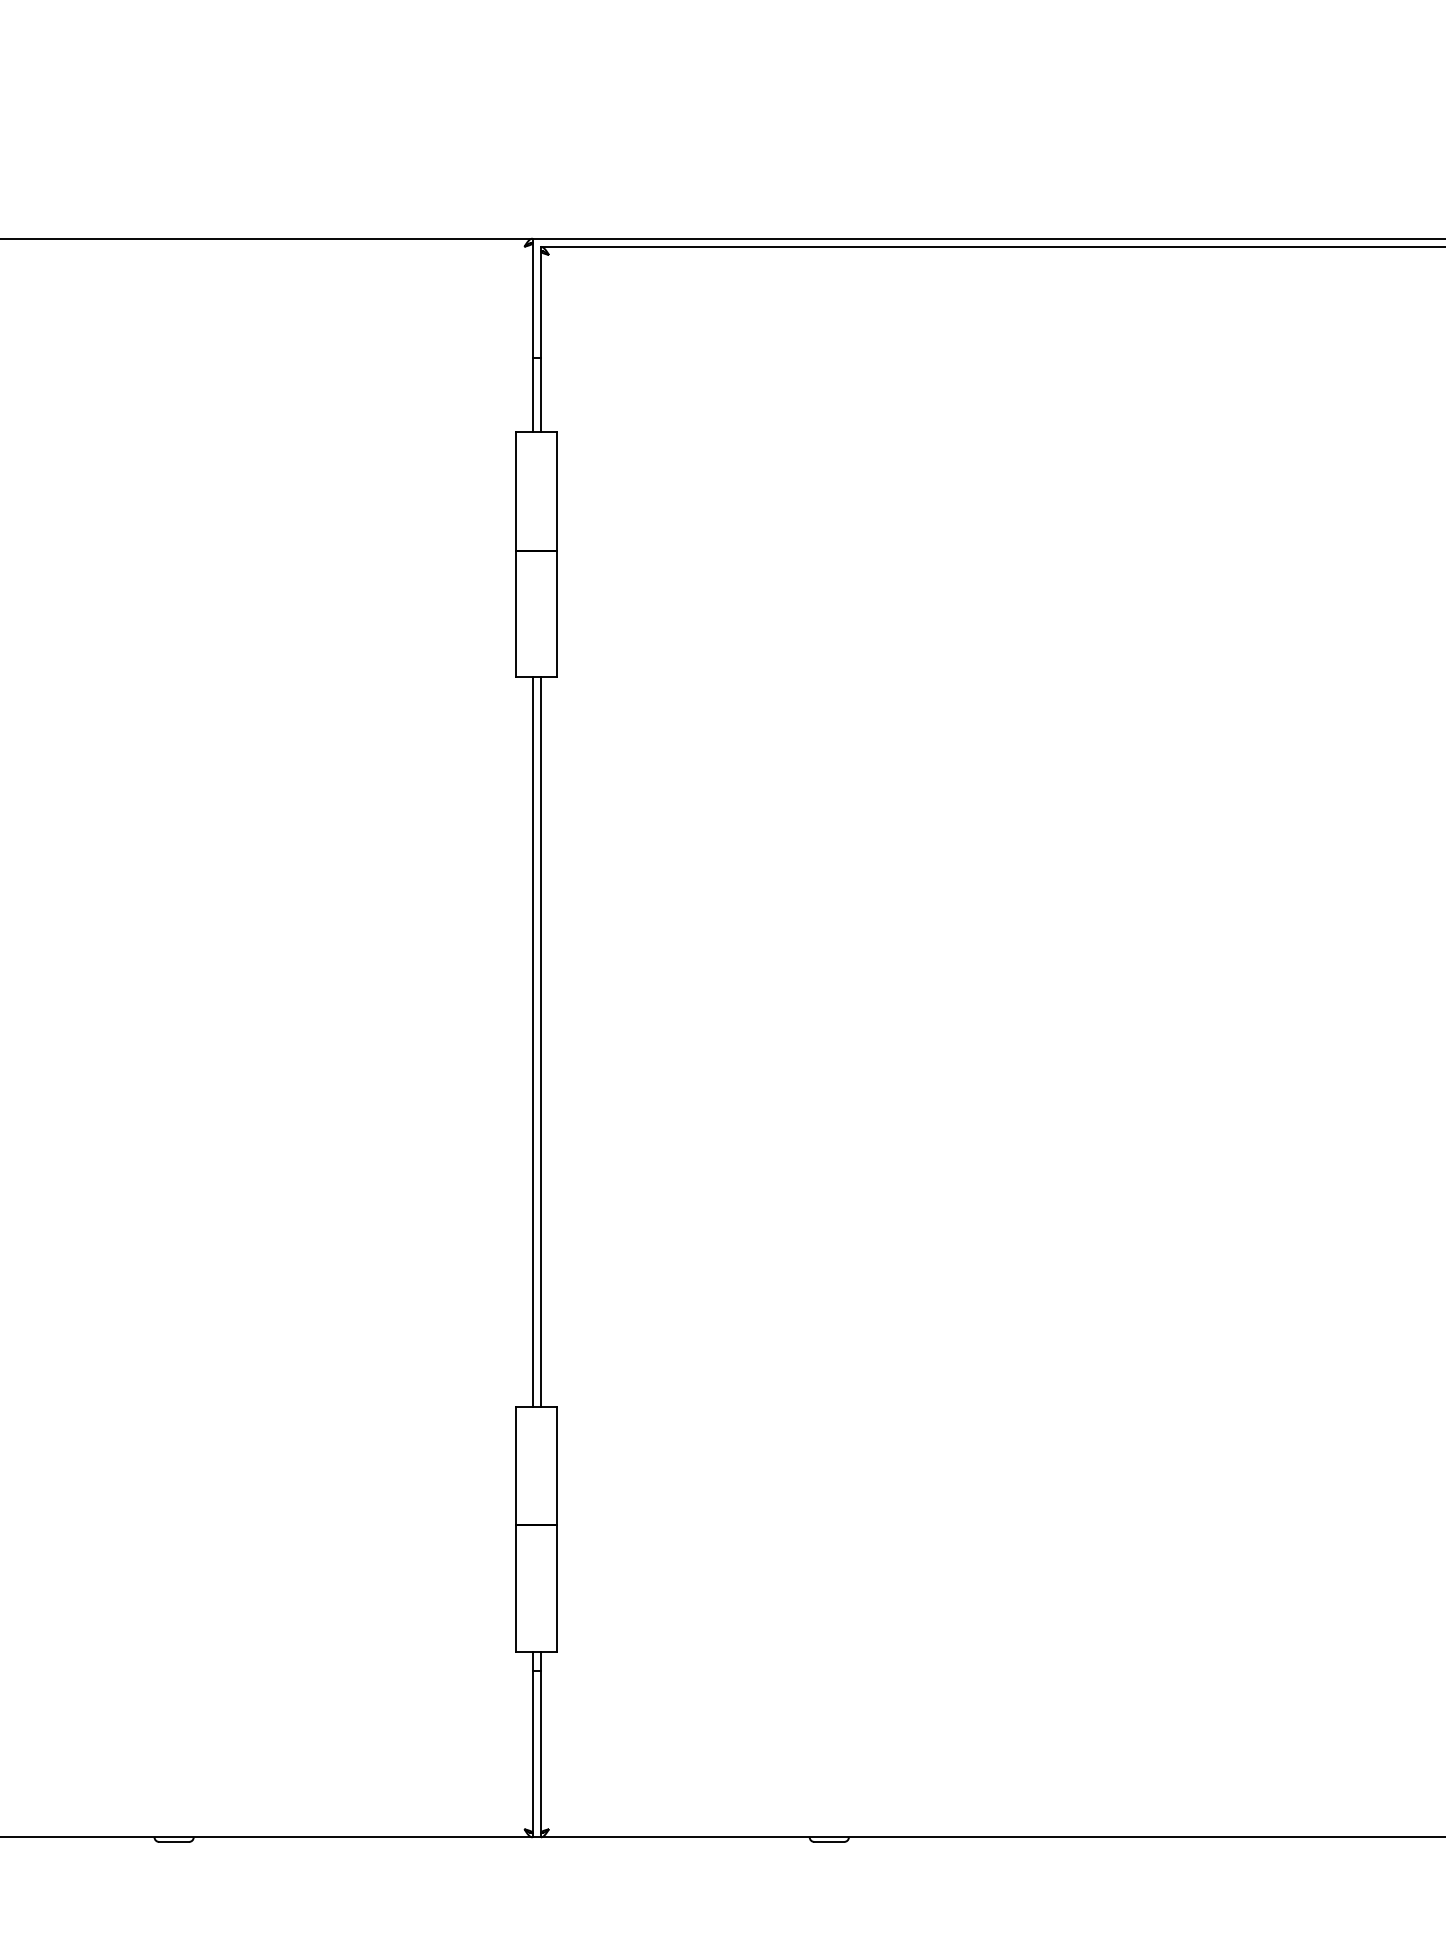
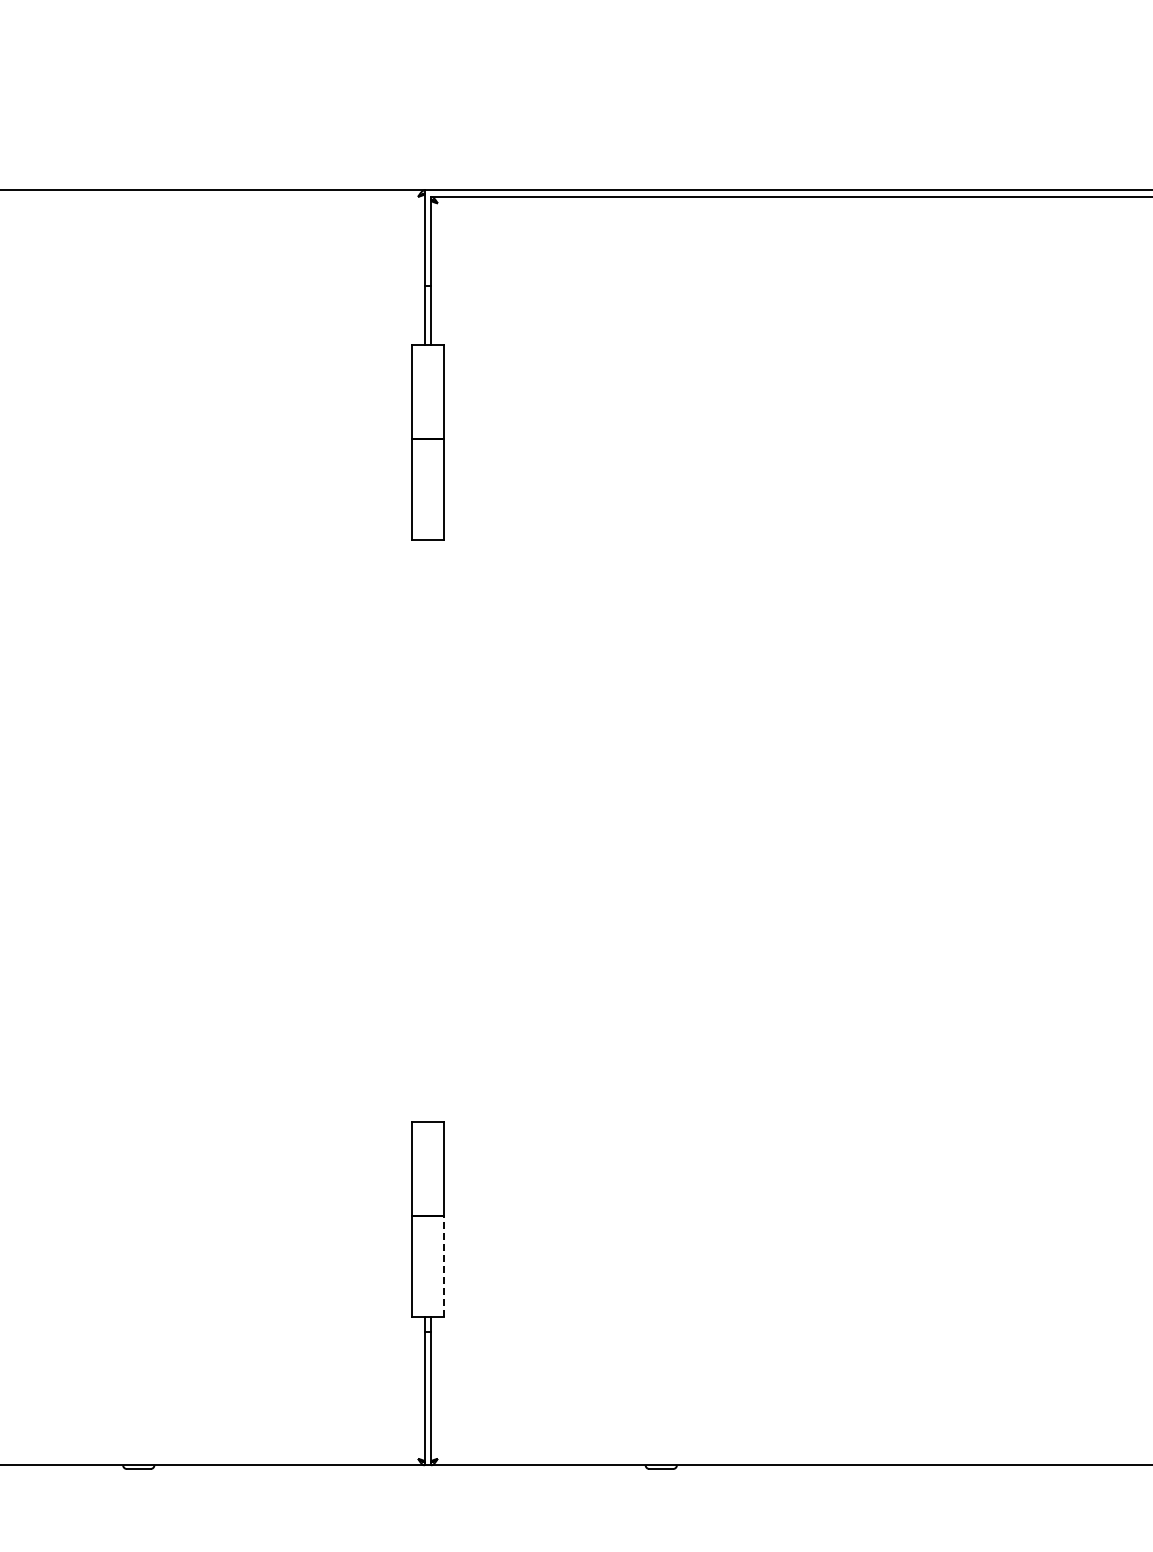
line: (532, 1041) -> (424, 830), removed
line: (541, 1041) -> (431, 830), removed
line: (557, 1588) -> (444, 1266), solid -> dashed

